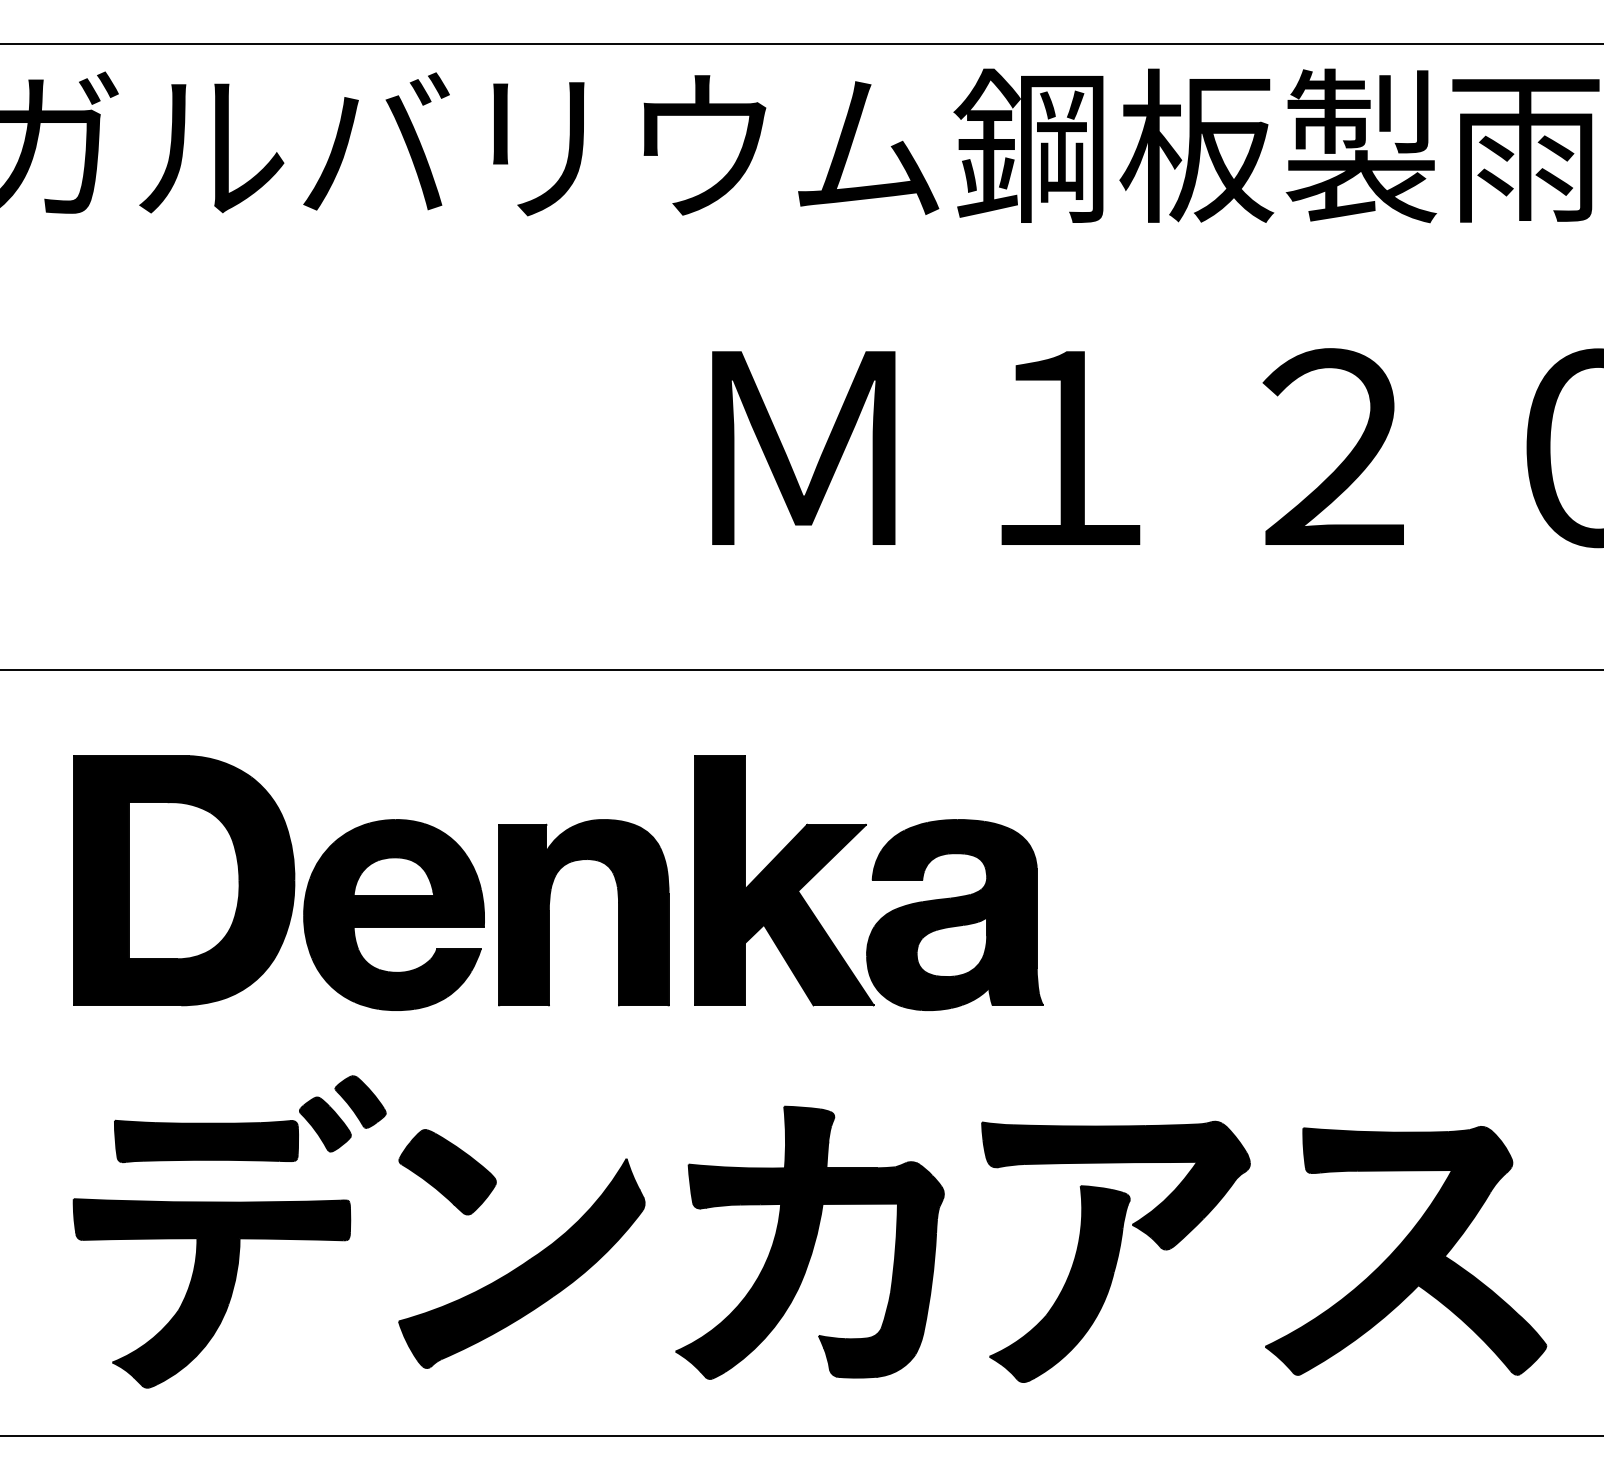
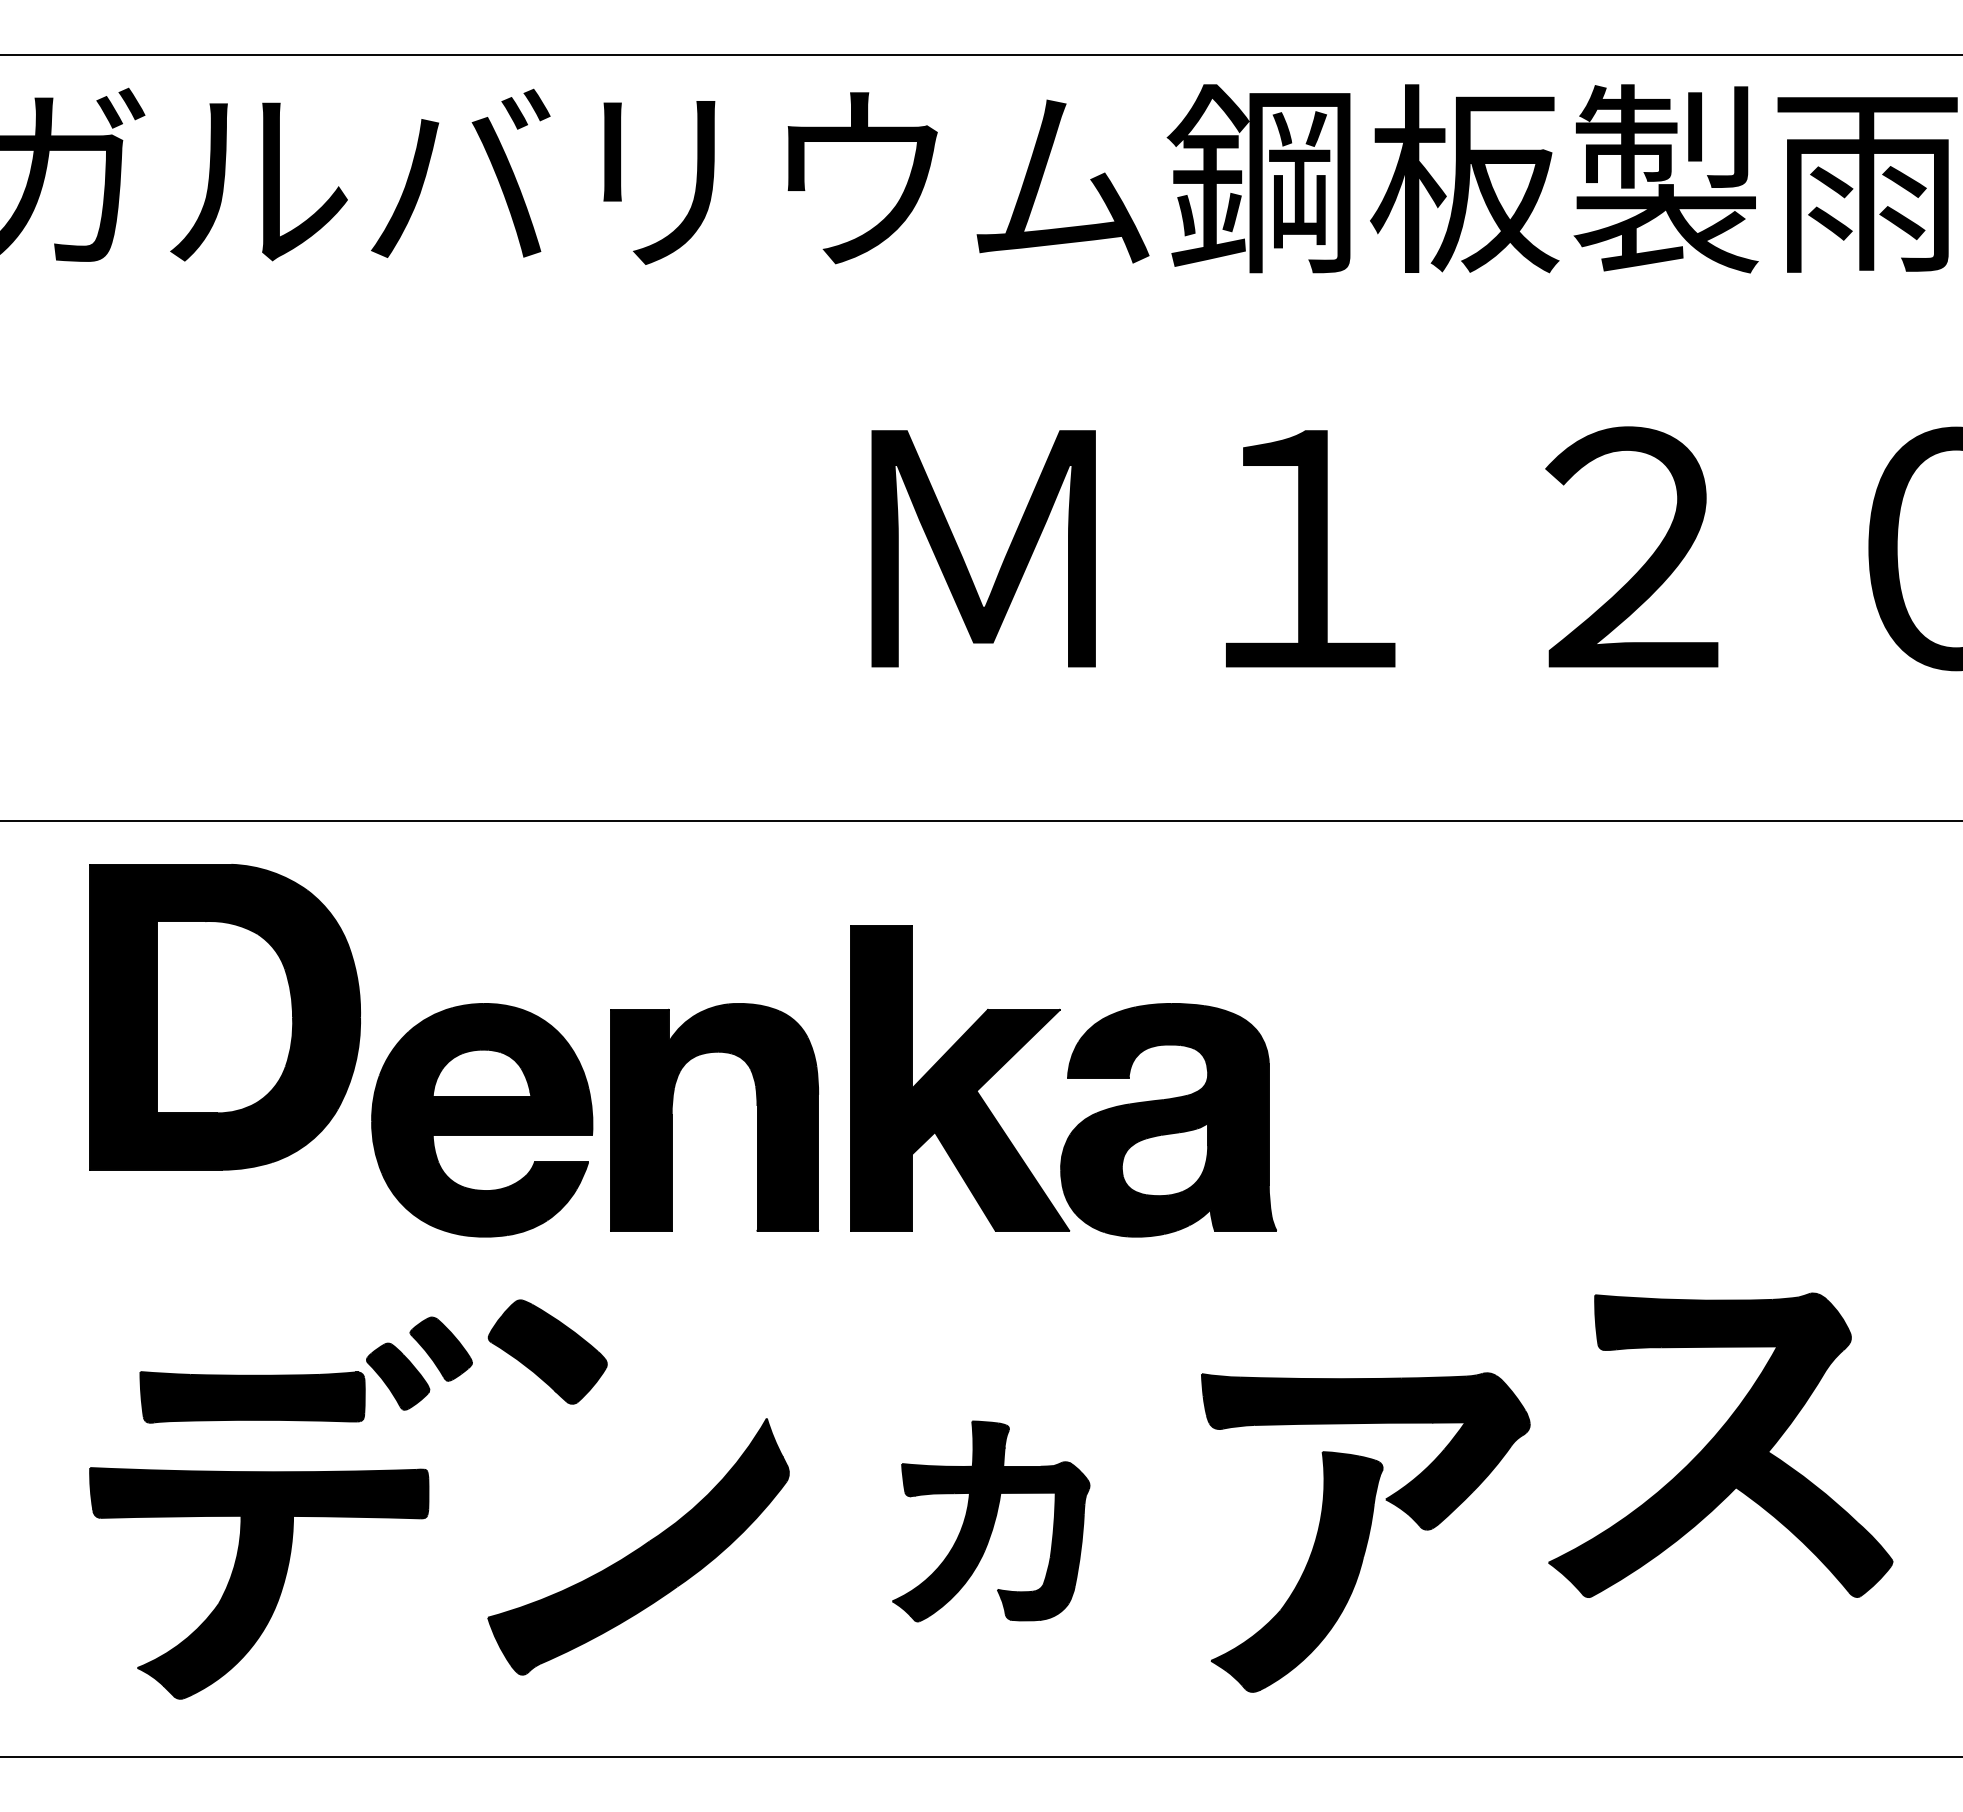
part: (183, 880) -> (224, 1017), moved
part: (447, 1171) -> (547, 1351), moved
part: (809, 1242) -> (990, 1521), size x0.6
part: (1405, 1250) -> (1720, 1444), moved

